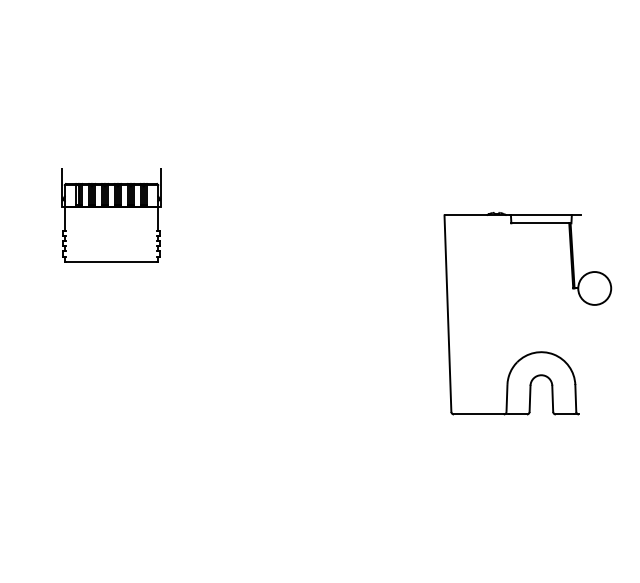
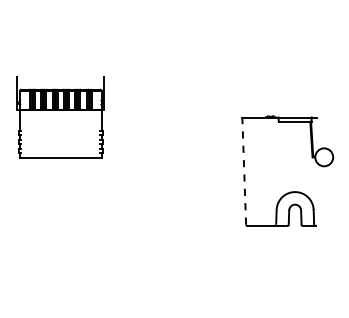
part: (110, 215) -> (60, 117), size x1.6
line: (448, 314) -> (244, 171), solid -> dashed

